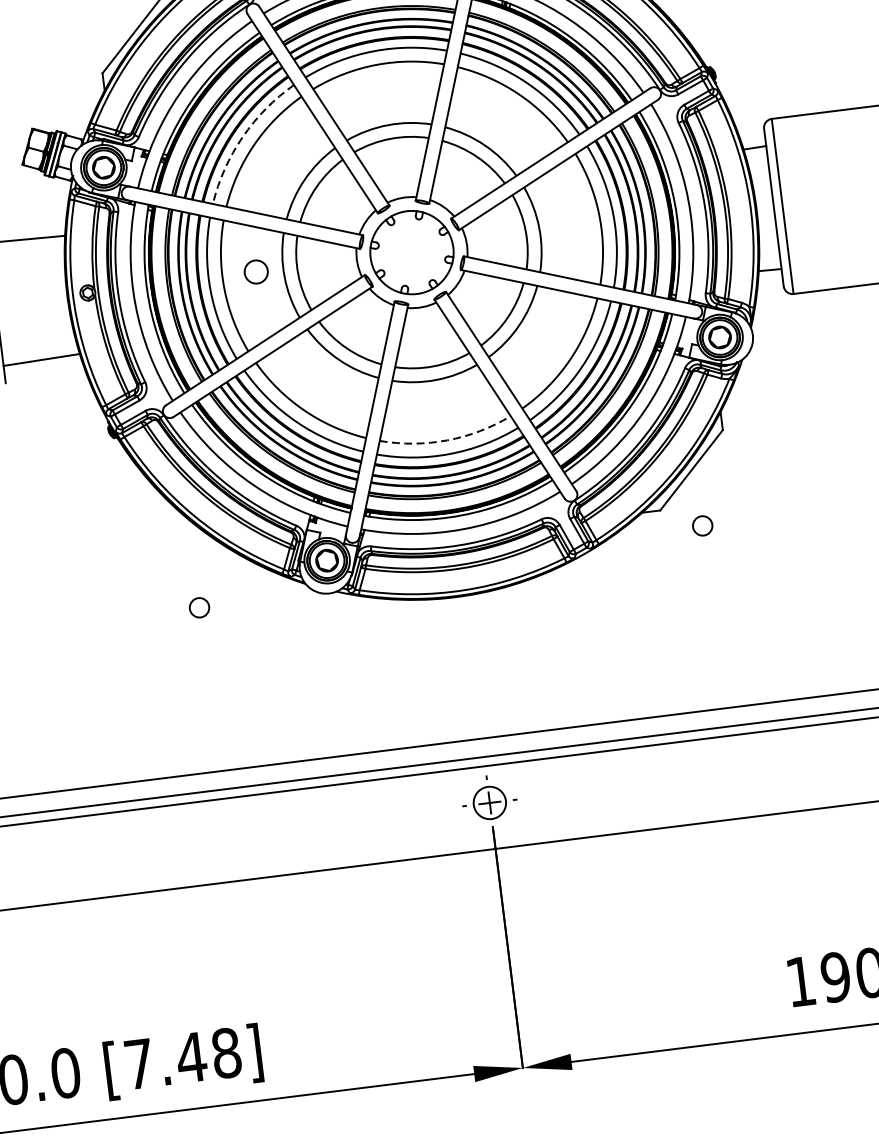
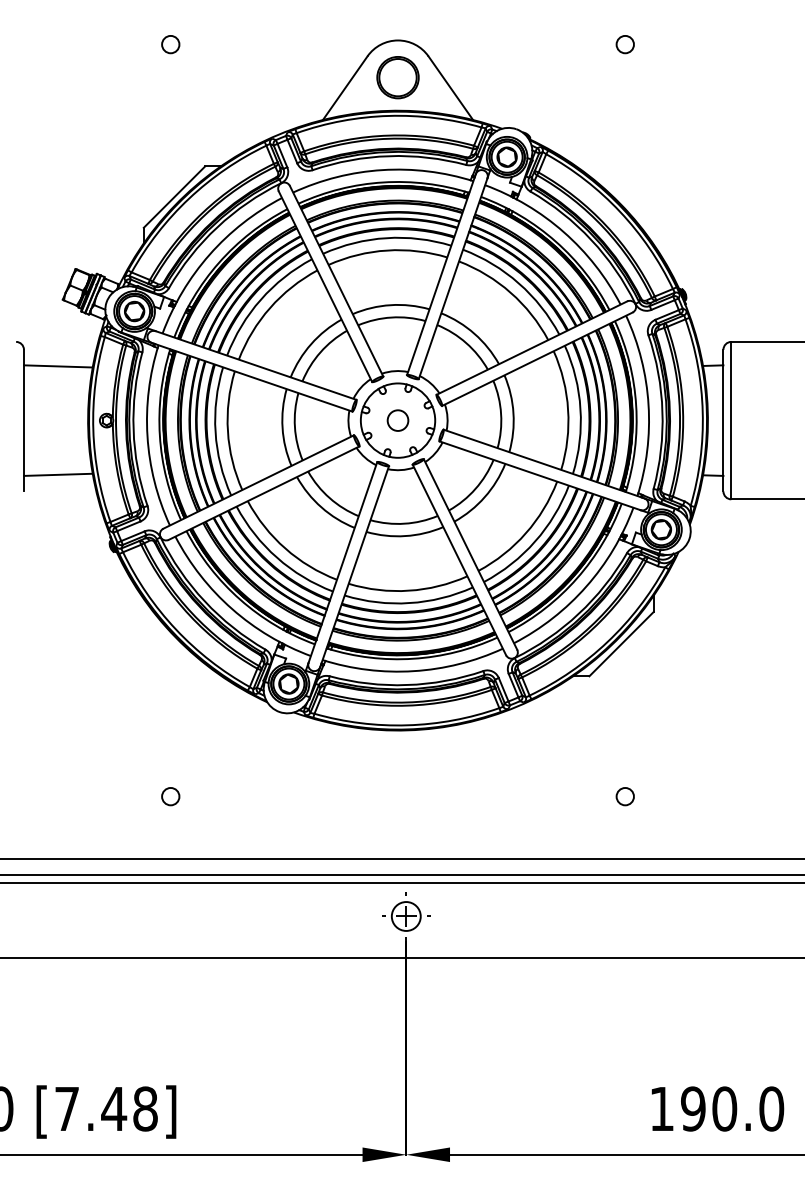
arc: (242, 136) -> (260, 299), dashed -> solid
circle: (255, 271) -> (397, 420), moved
arc: (447, 440) -> (408, 590), dashed -> solid
circle: (701, 525) -> (624, 796), moved
circle: (199, 607) -> (170, 796), moved

